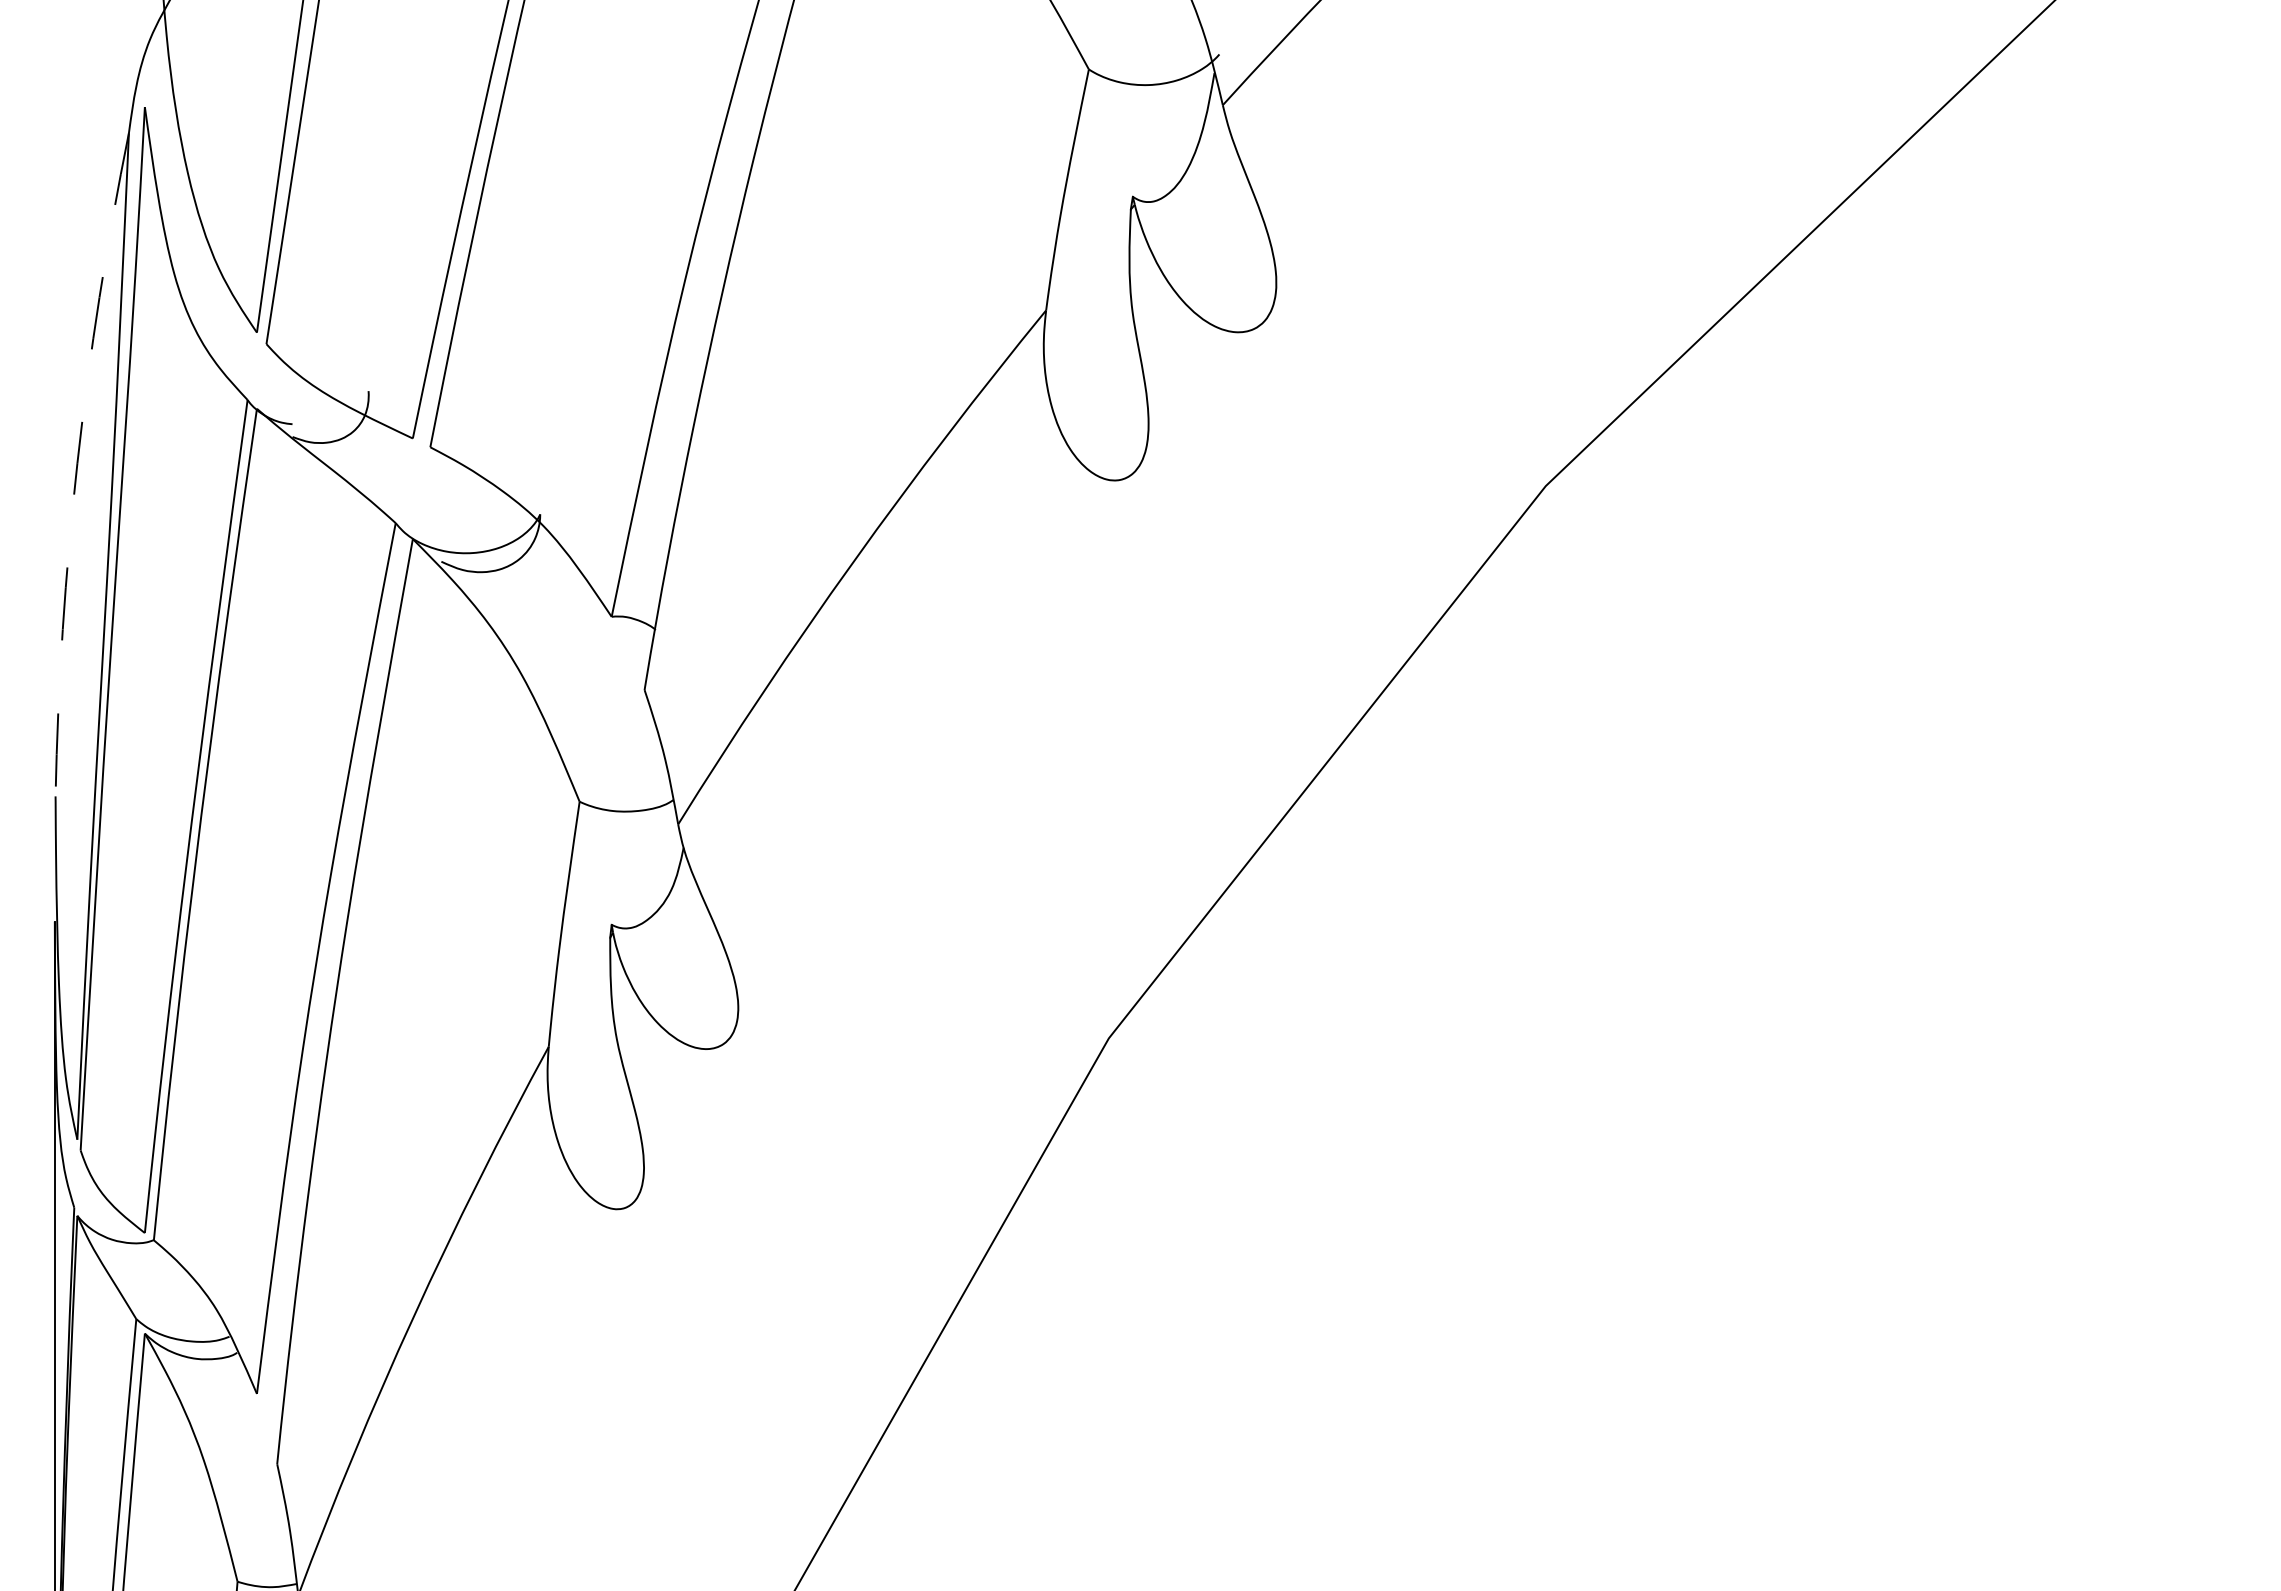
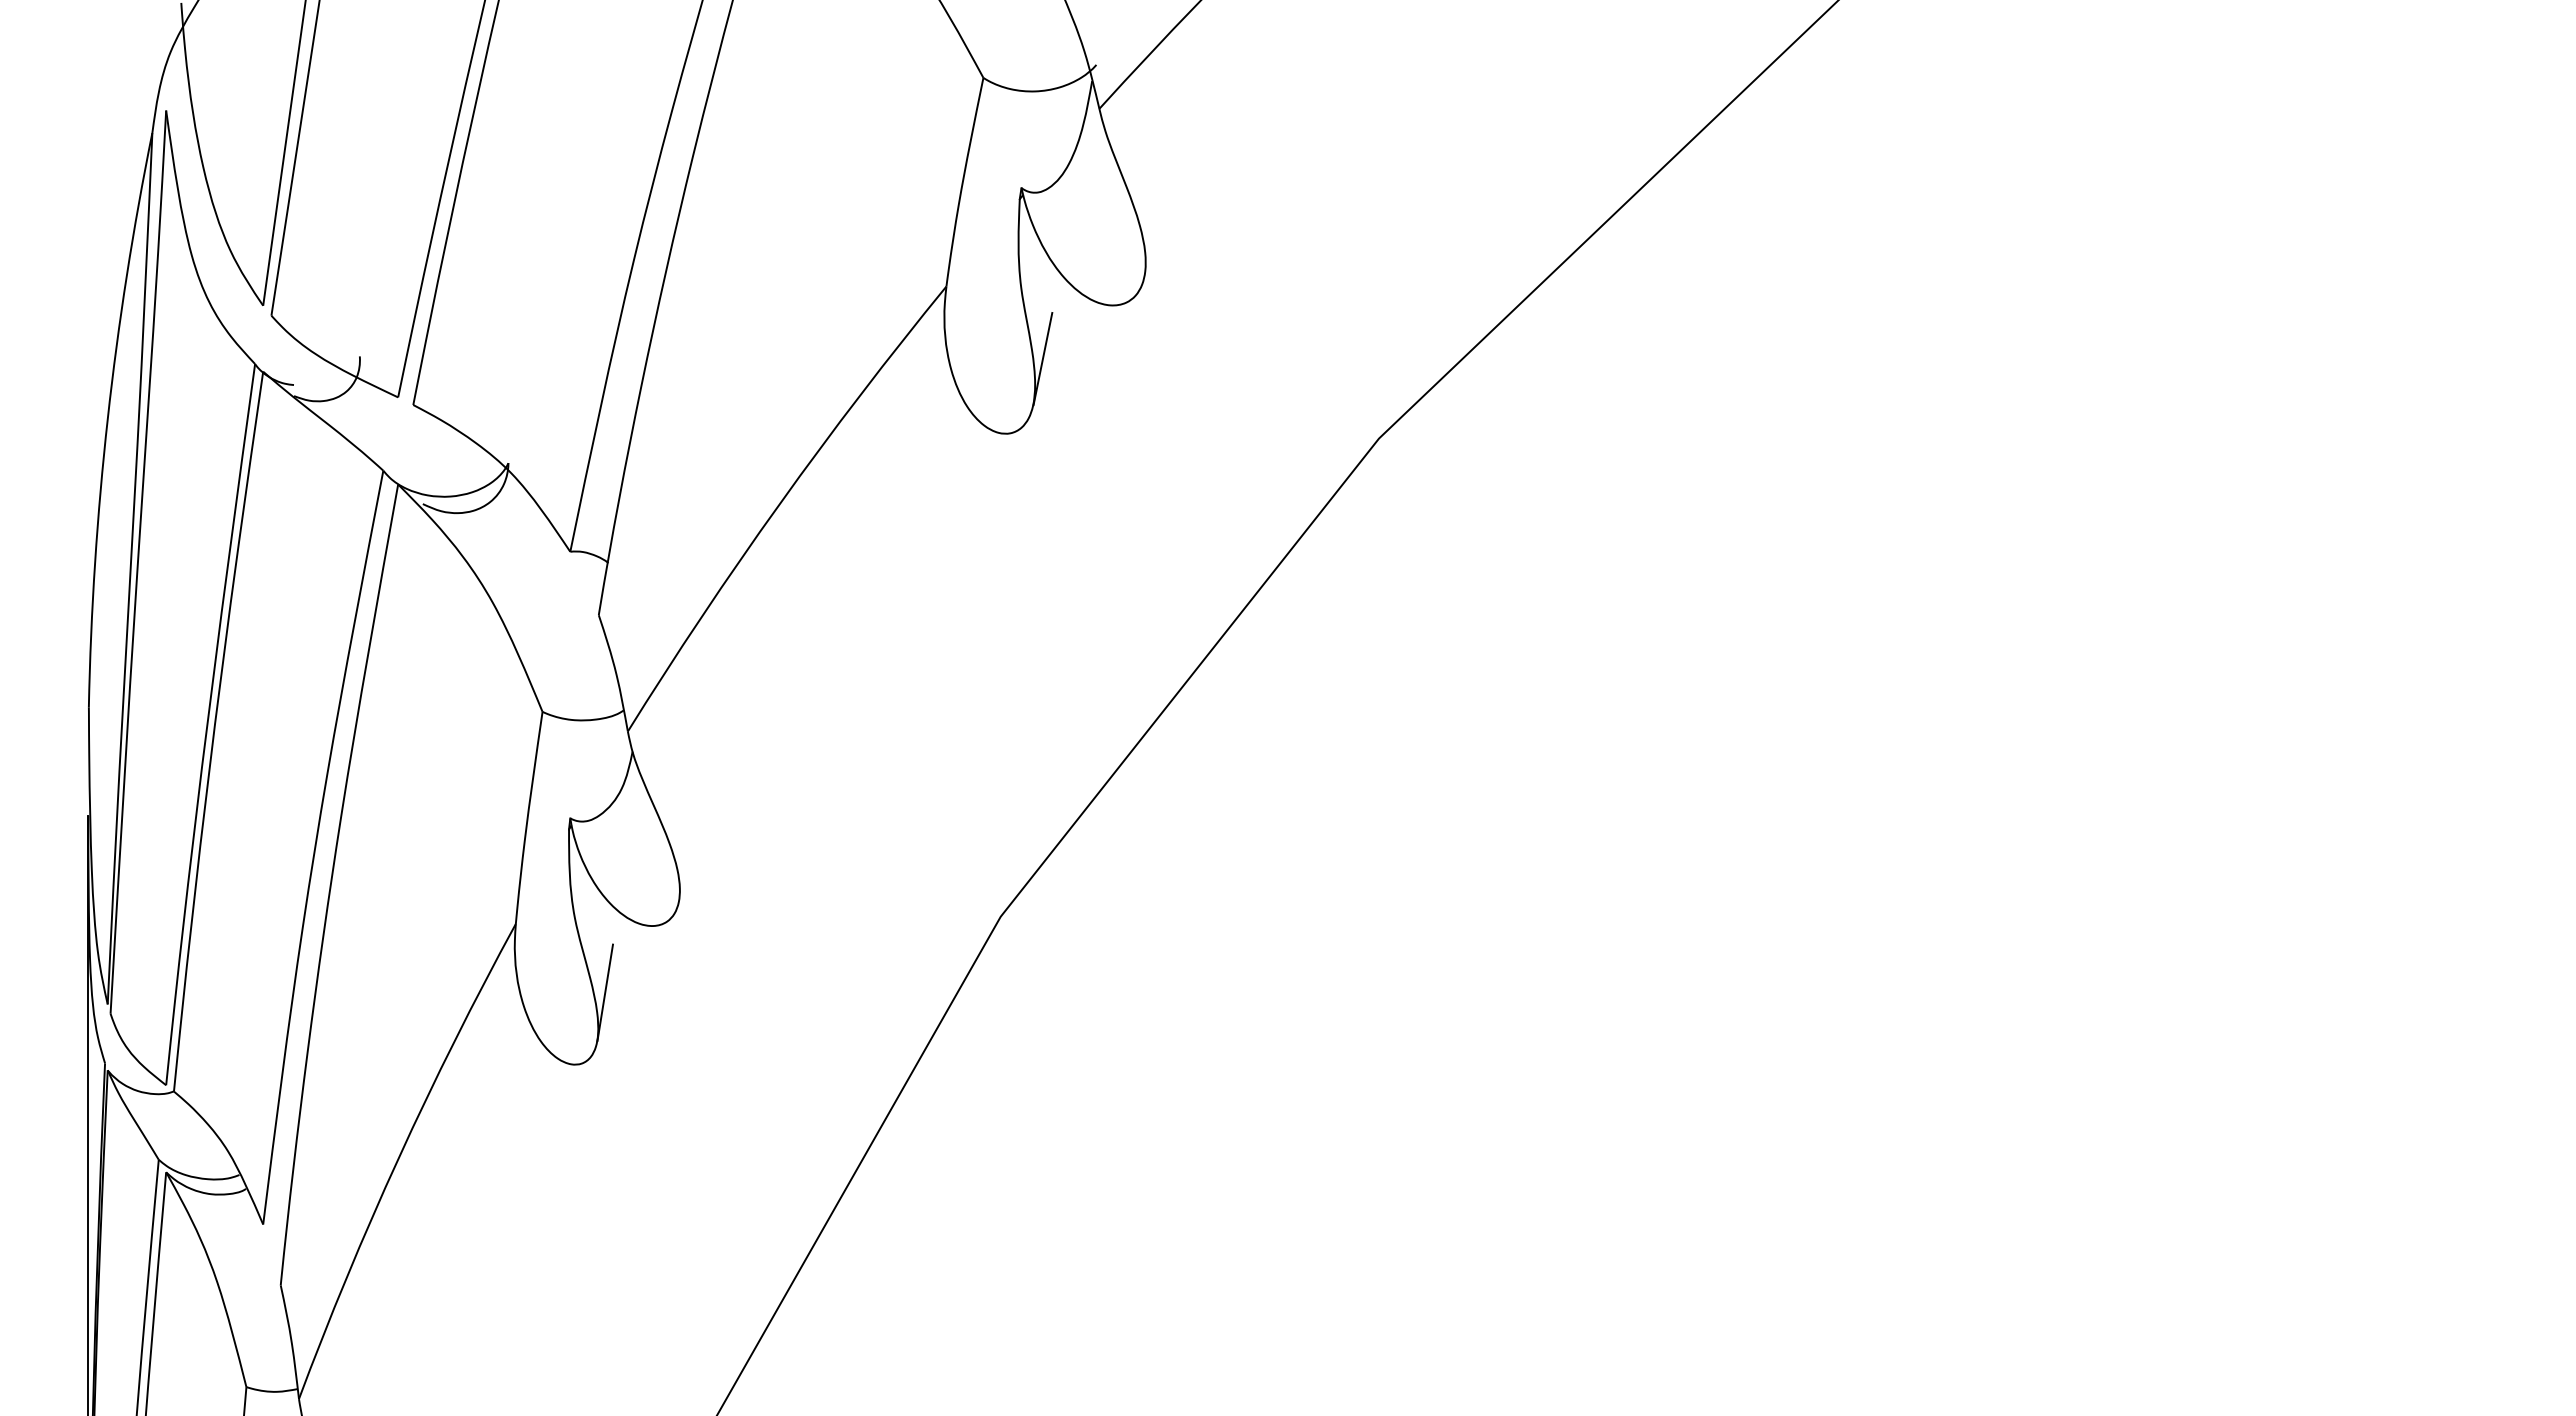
line: (1157, 394) -> (1042, 359), added
arc: (77, 462) -> (107, 418), dashed -> solid
line: (652, 1125) -> (605, 992), added

